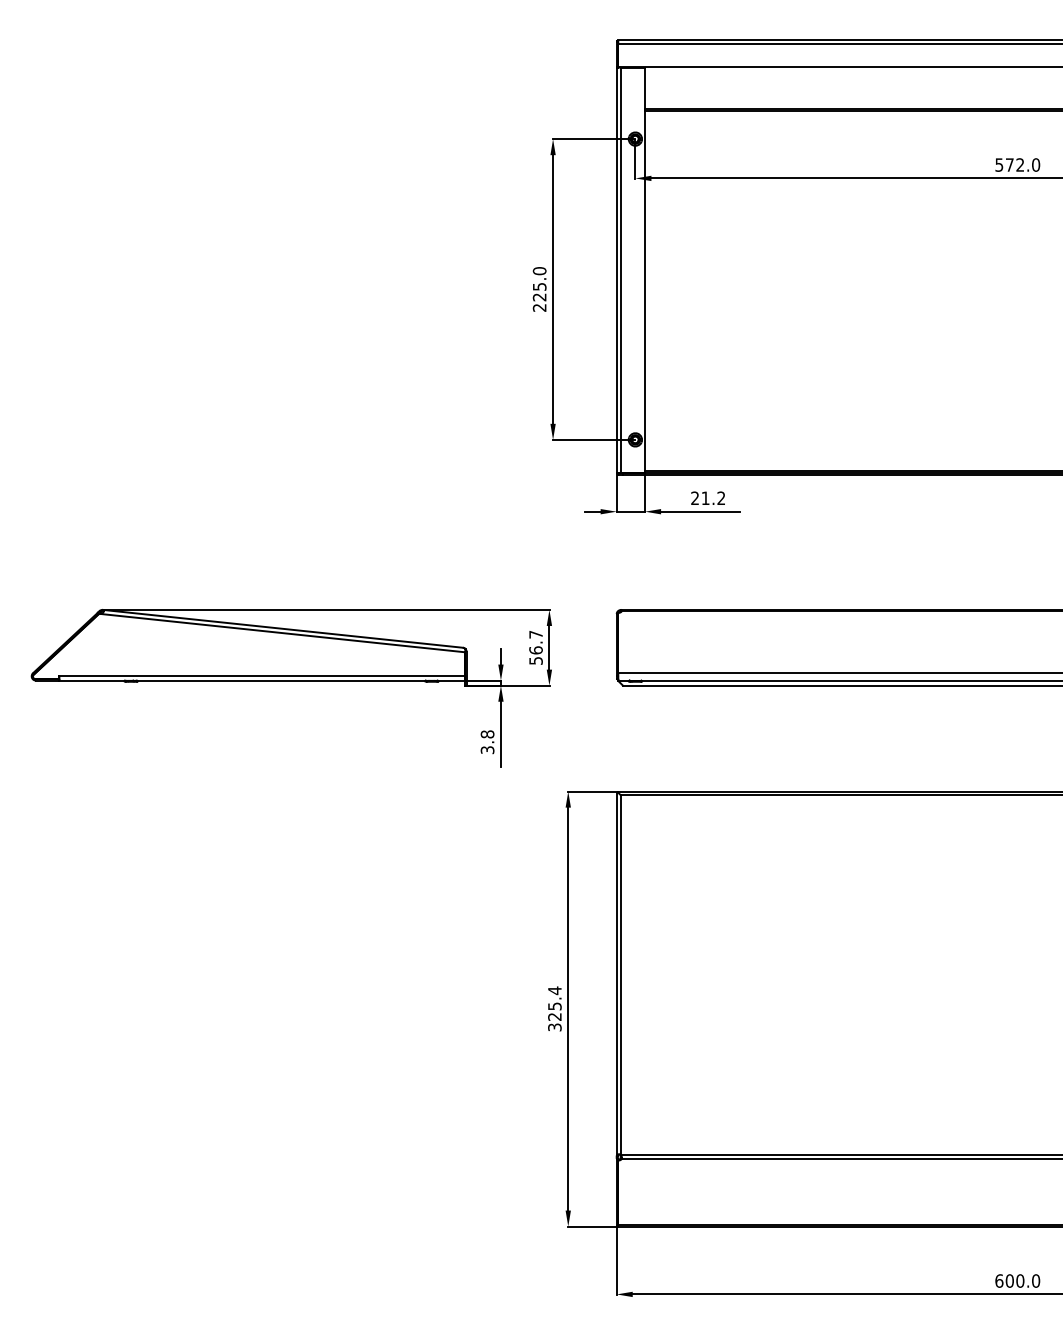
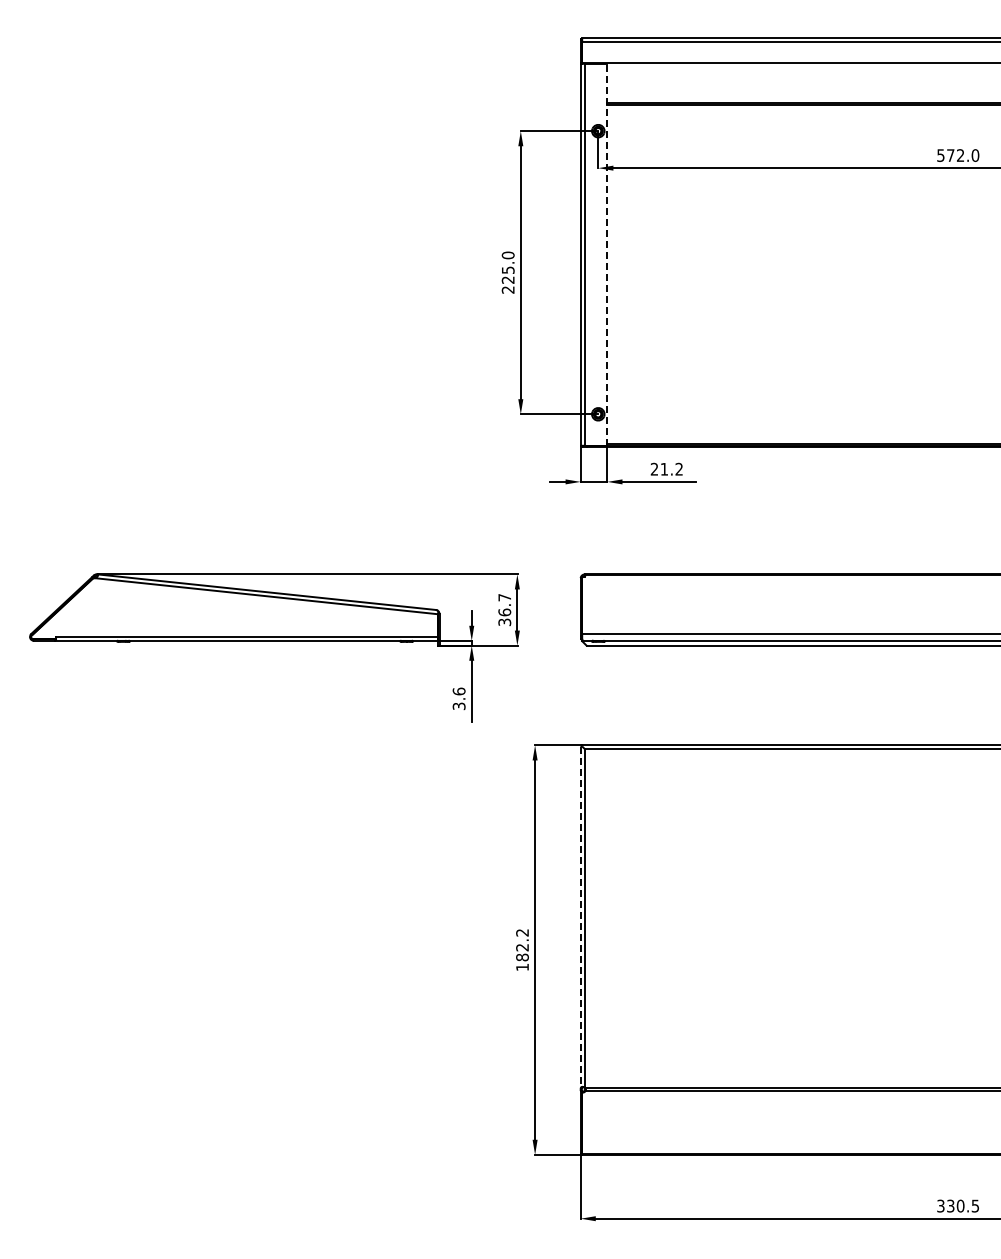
line: (645, 270) -> (607, 254), solid -> dashed
text: (535, 660) -> (504, 621), 56.7 -> 36.7
text: (486, 734) -> (458, 691), 3.8 -> 3.6
line: (616, 975) -> (580, 918), solid -> dashed
text: (554, 1008) -> (522, 949), 325.4 -> 182.2
text: (1018, 1280) -> (958, 1205), 600.0 -> 330.5

